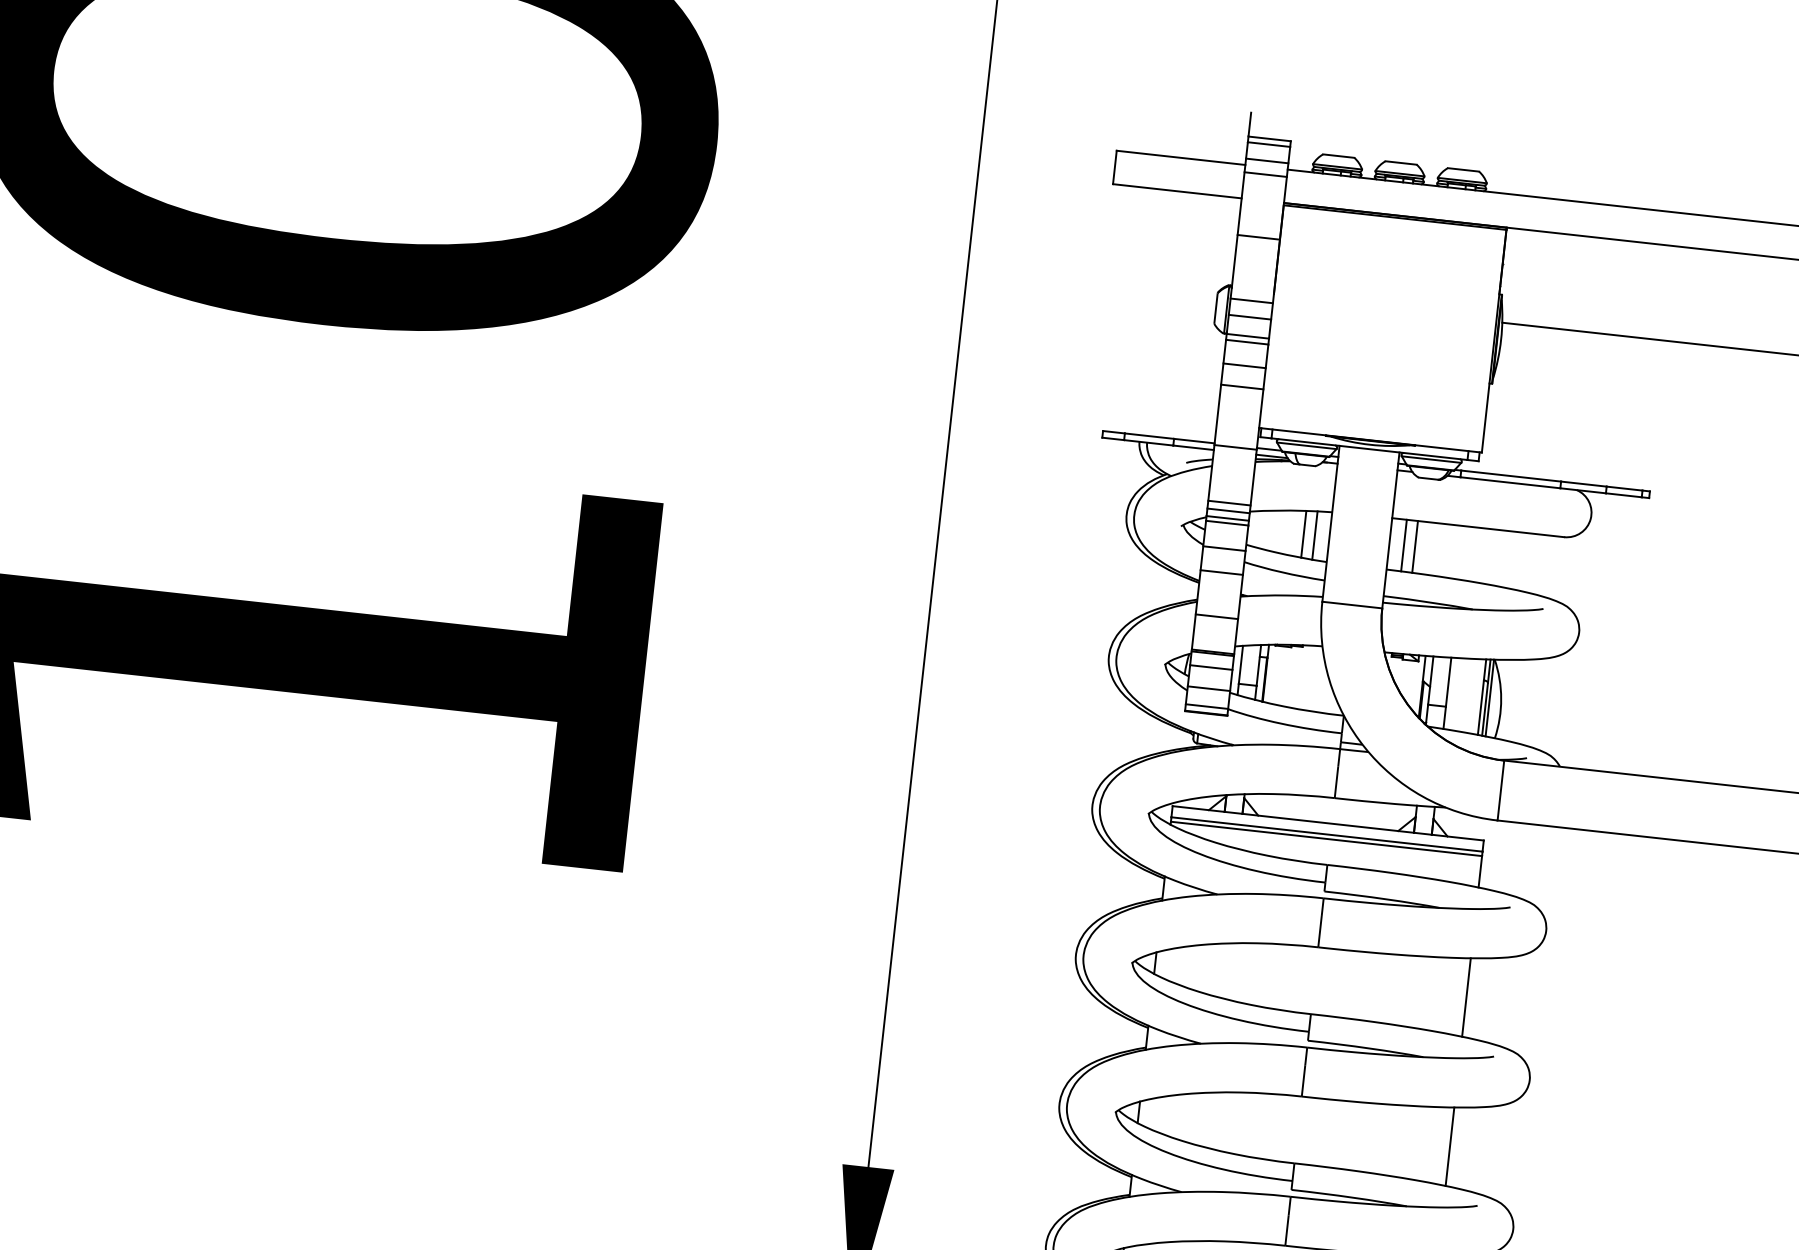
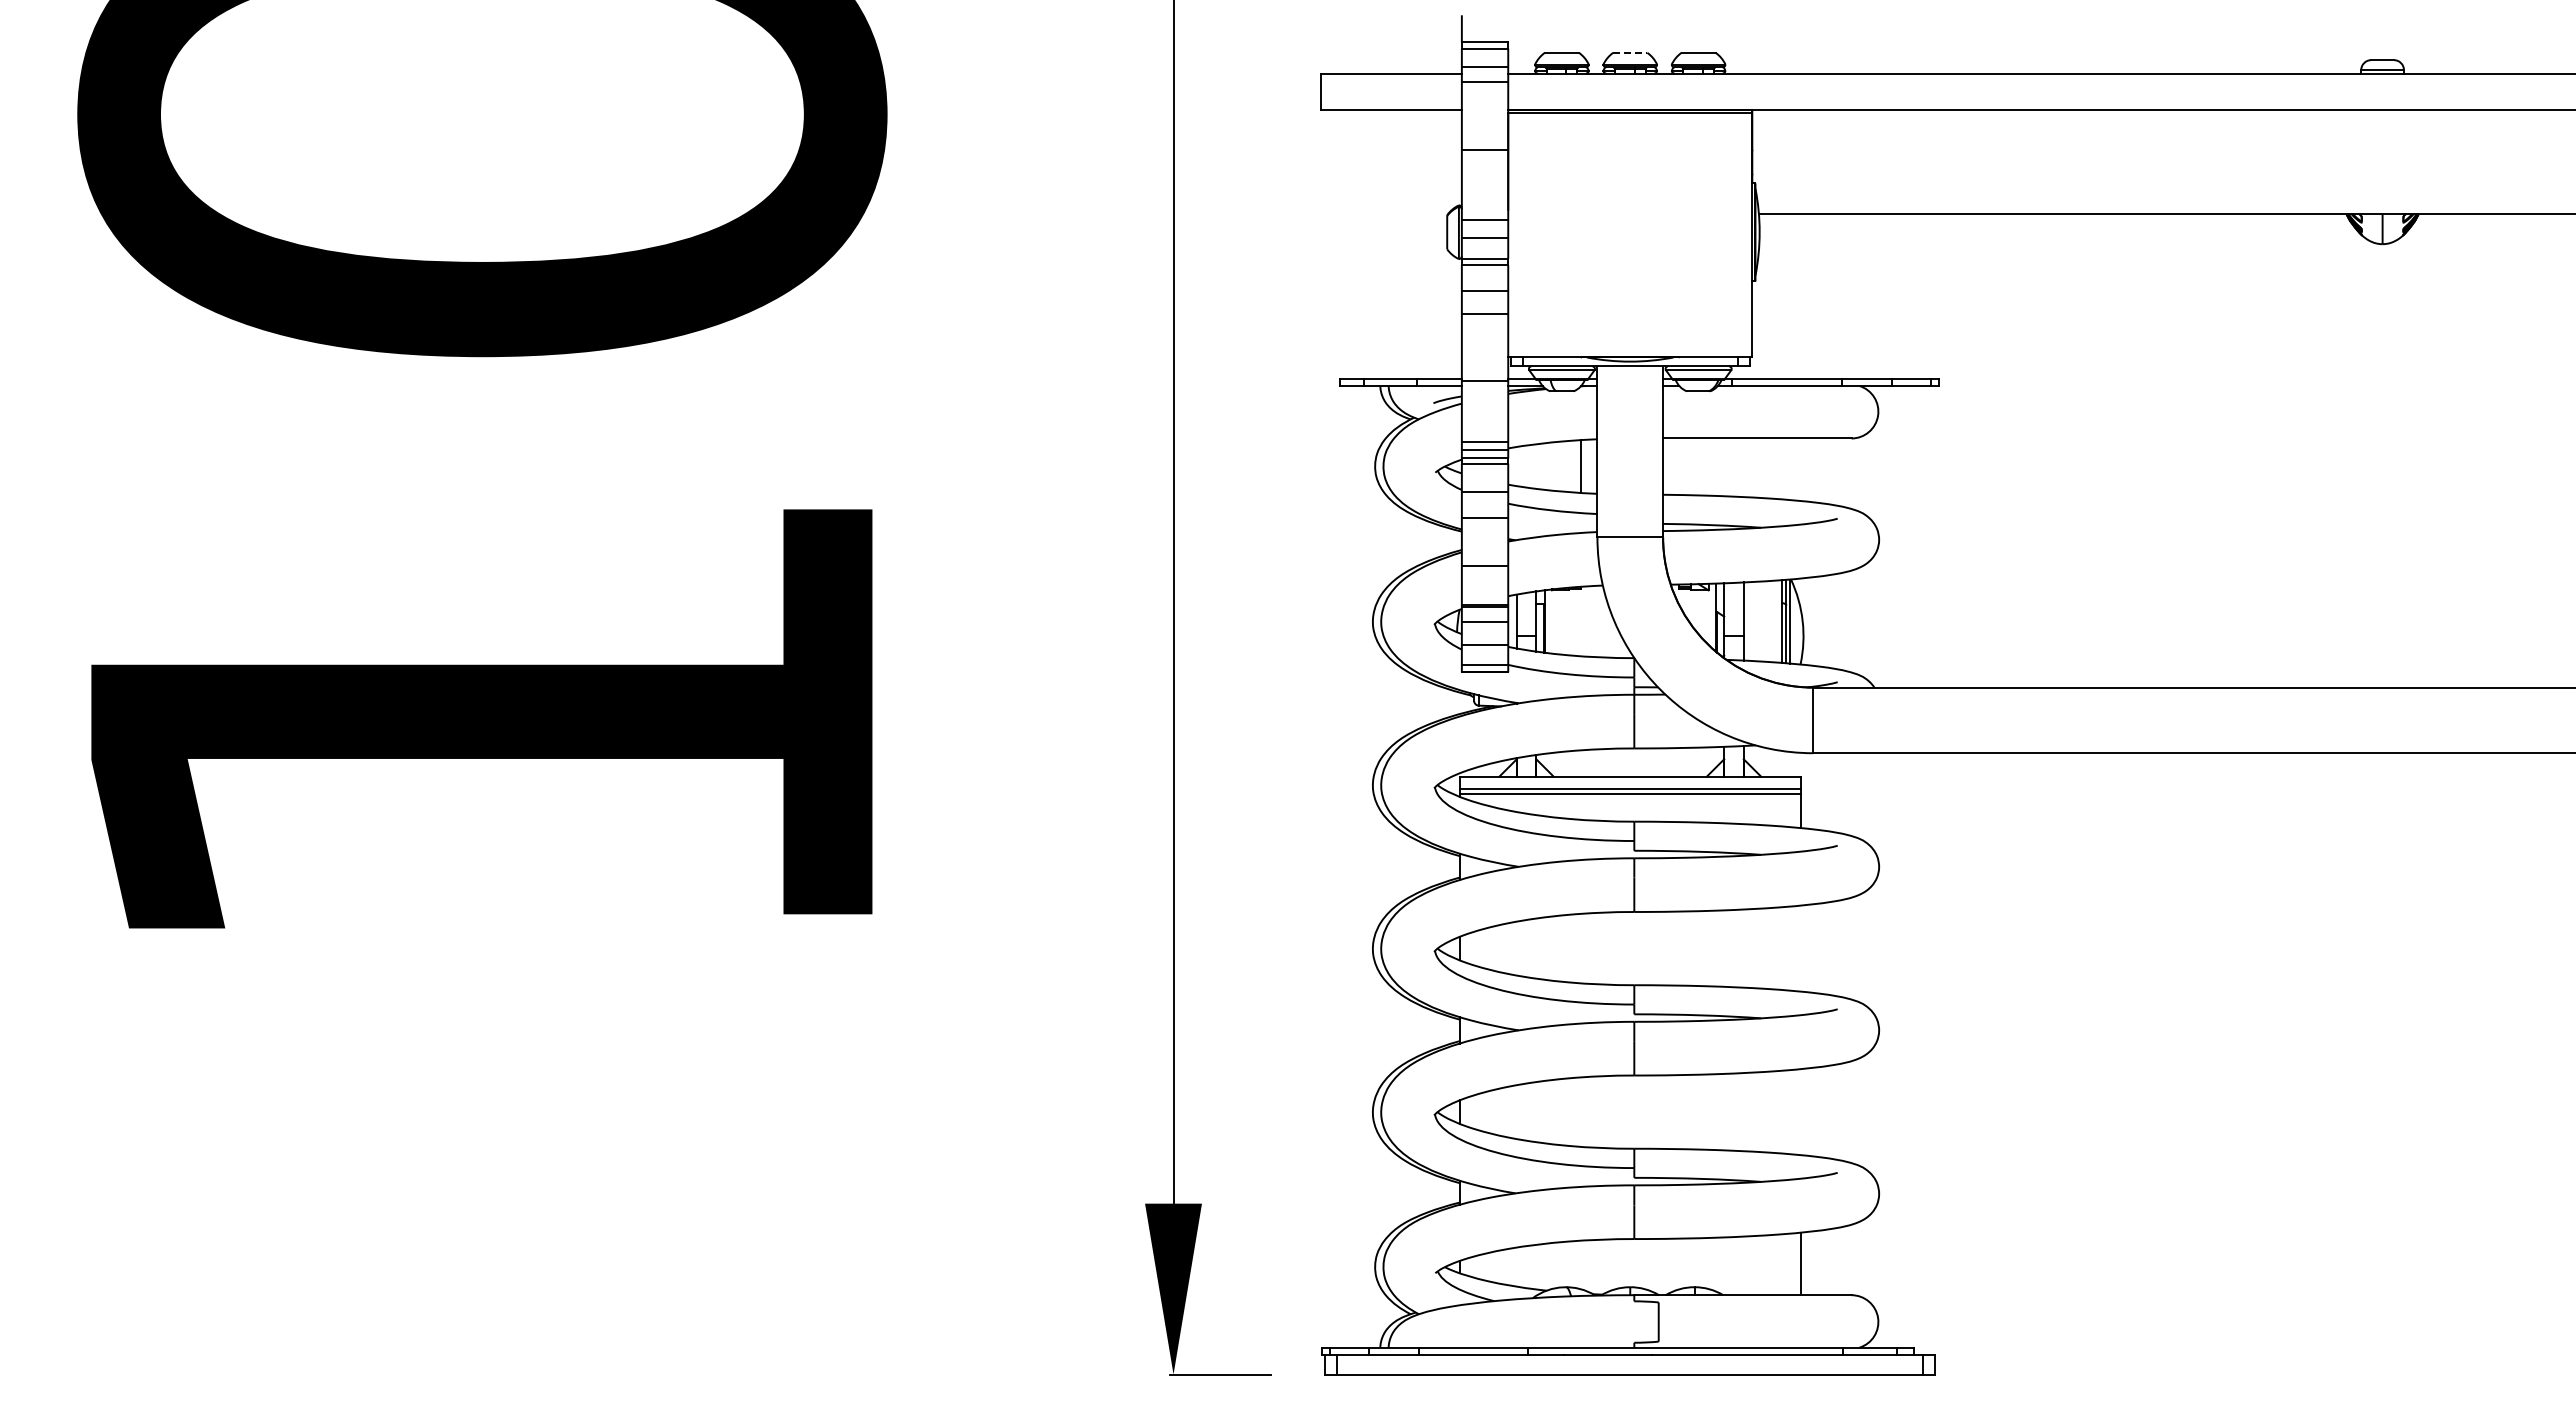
line: (1401, 162) -> (1630, 52), solid -> dashed
line: (1304, 534) -> (1569, 466), removed
line: (1404, 545) -> (1679, 466), removed
line: (1415, 546) -> (1691, 466), removed
line: (1466, 997) -> (1800, 948), removed
line: (1449, 1147) -> (1800, 1112), removed

